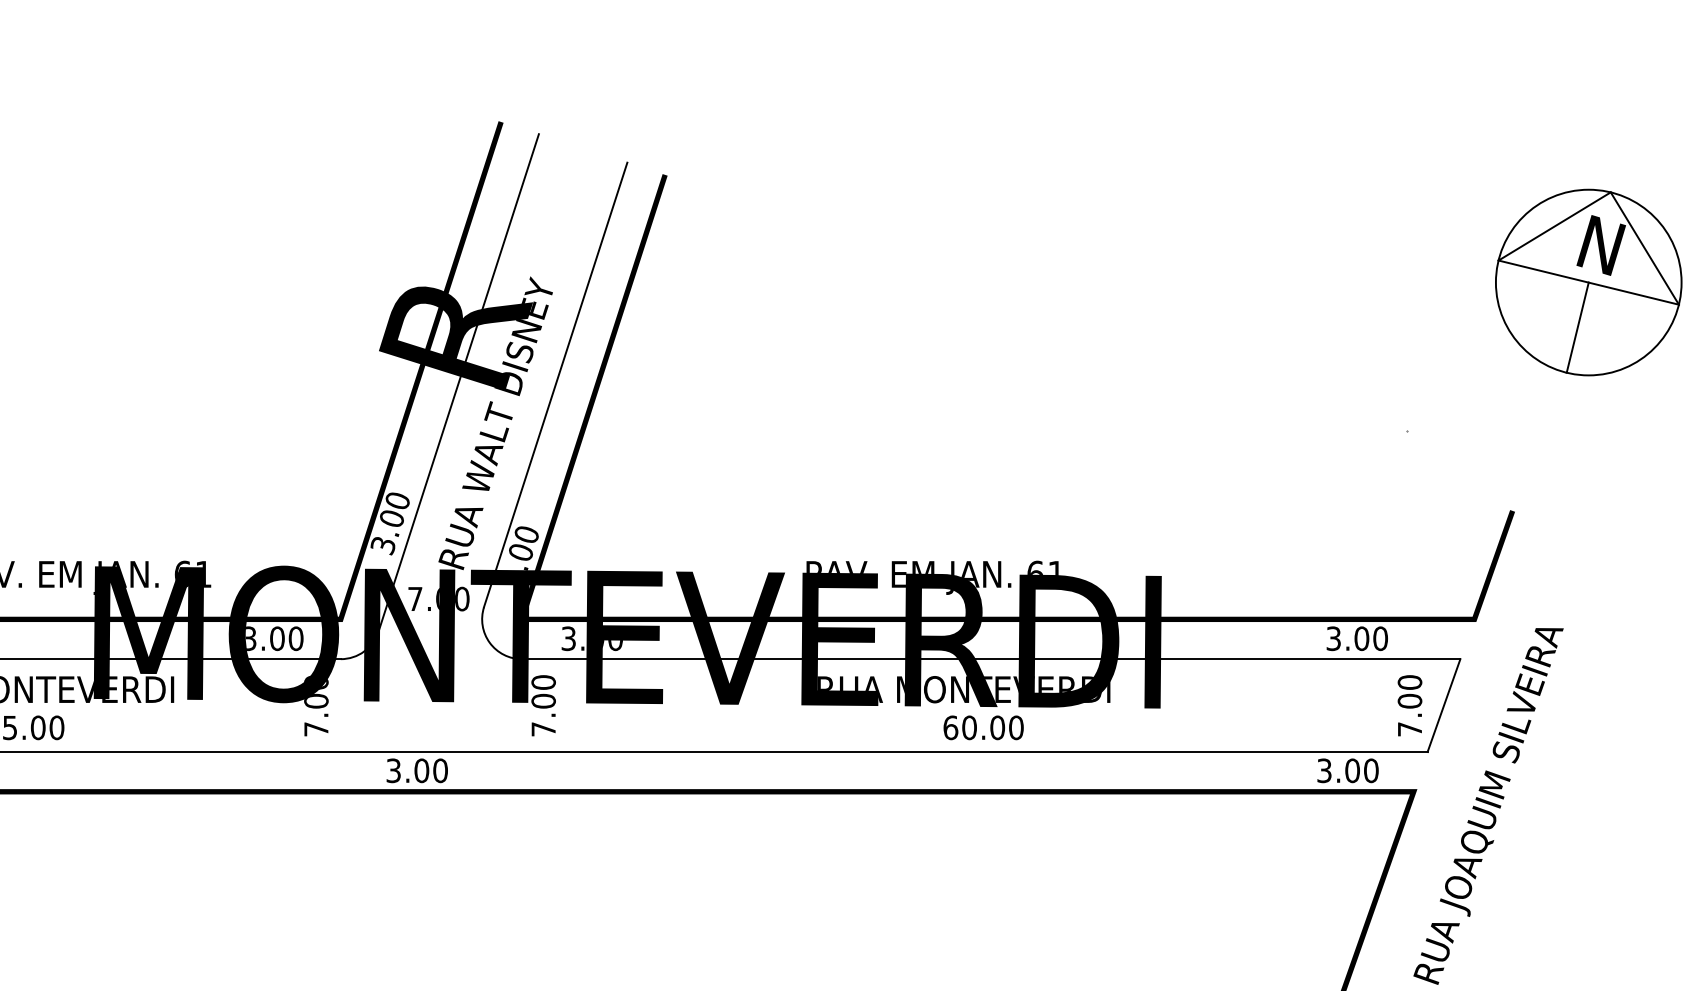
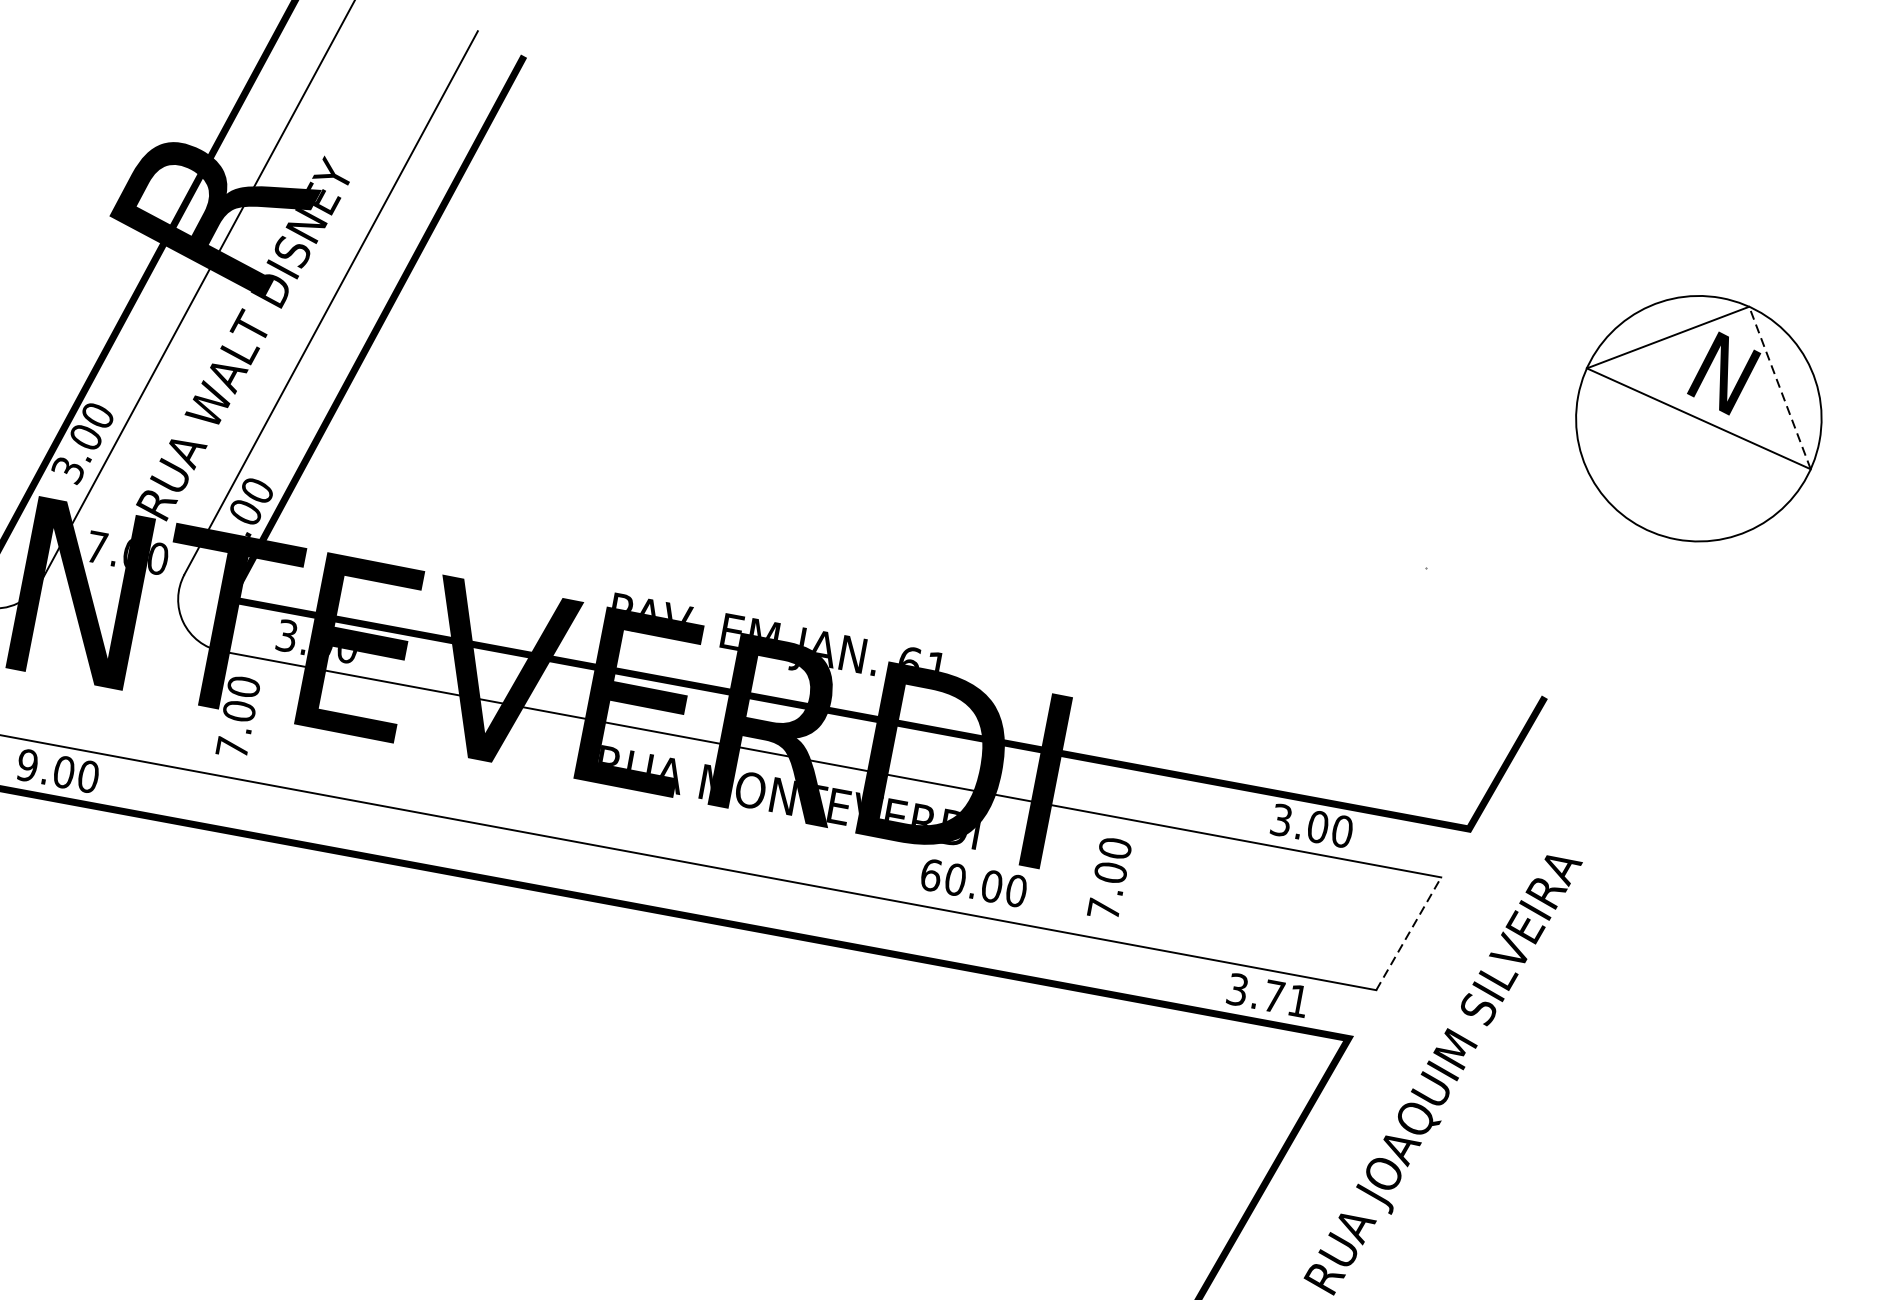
line: (1644, 248) -> (1779, 387), solid -> dashed
line: (1577, 327) -> (1673, 474), removed
text: (1409, 705) -> (1109, 878), moved
line: (1444, 705) -> (1409, 933), solid -> dashed
text: (983, 727) -> (973, 882), moved
text: (393, 770) -> (27, 765), 3.00 -> 9.00
text: (1361, 770) -> (1285, 998), 3.00 -> 3.71

